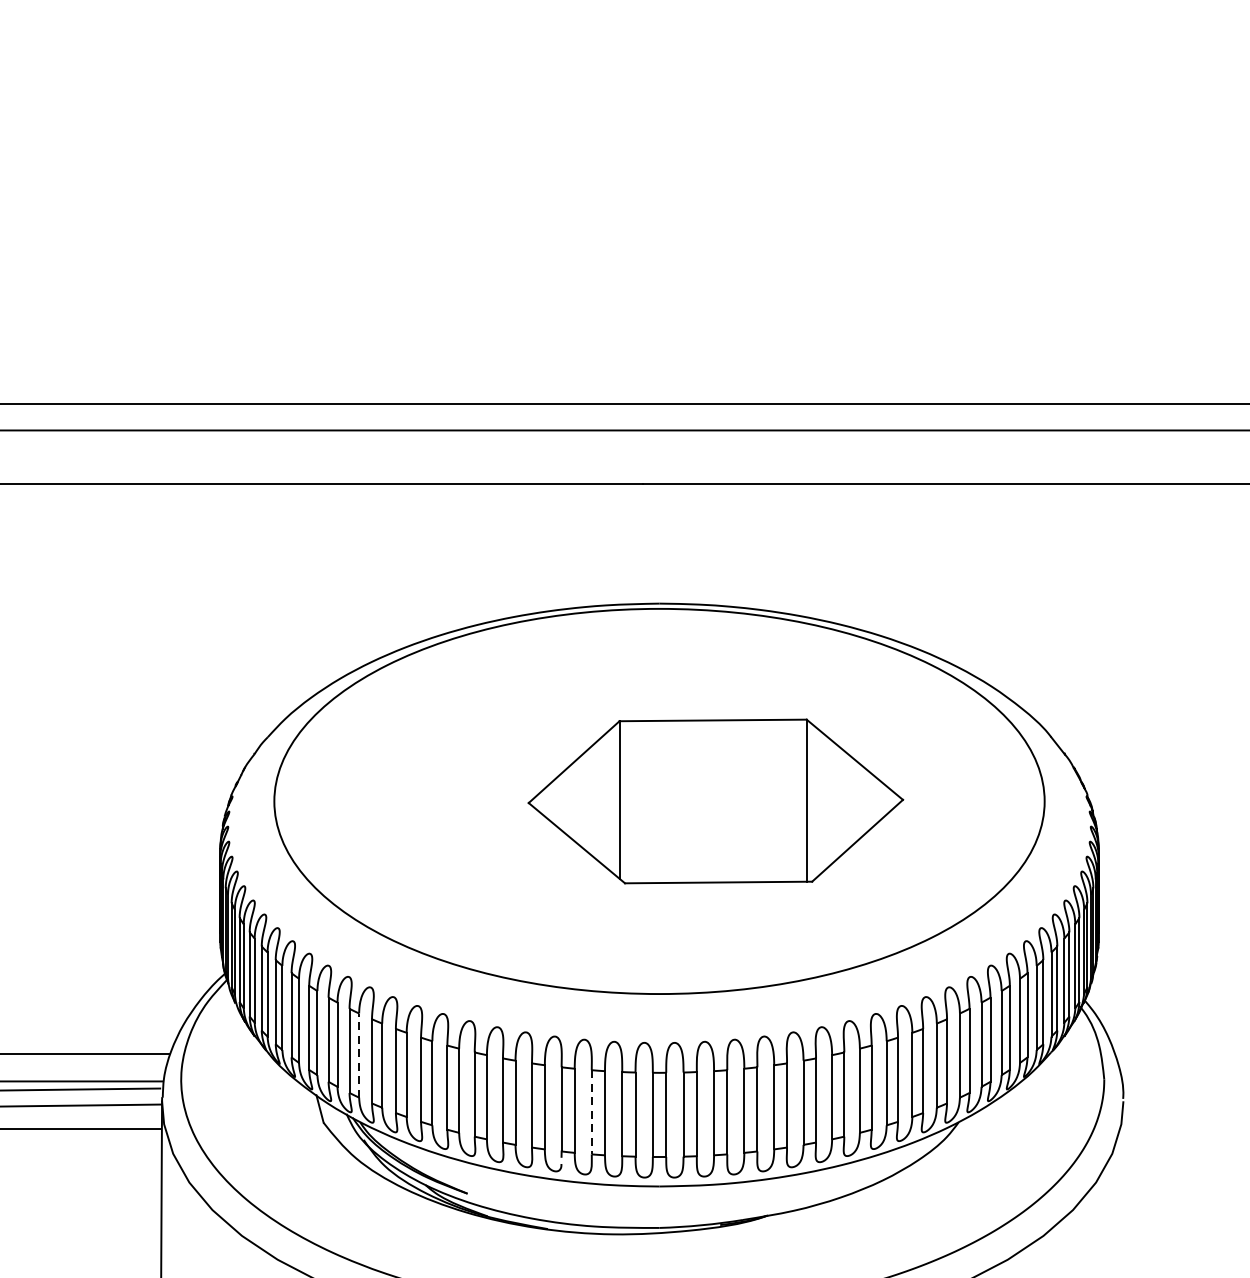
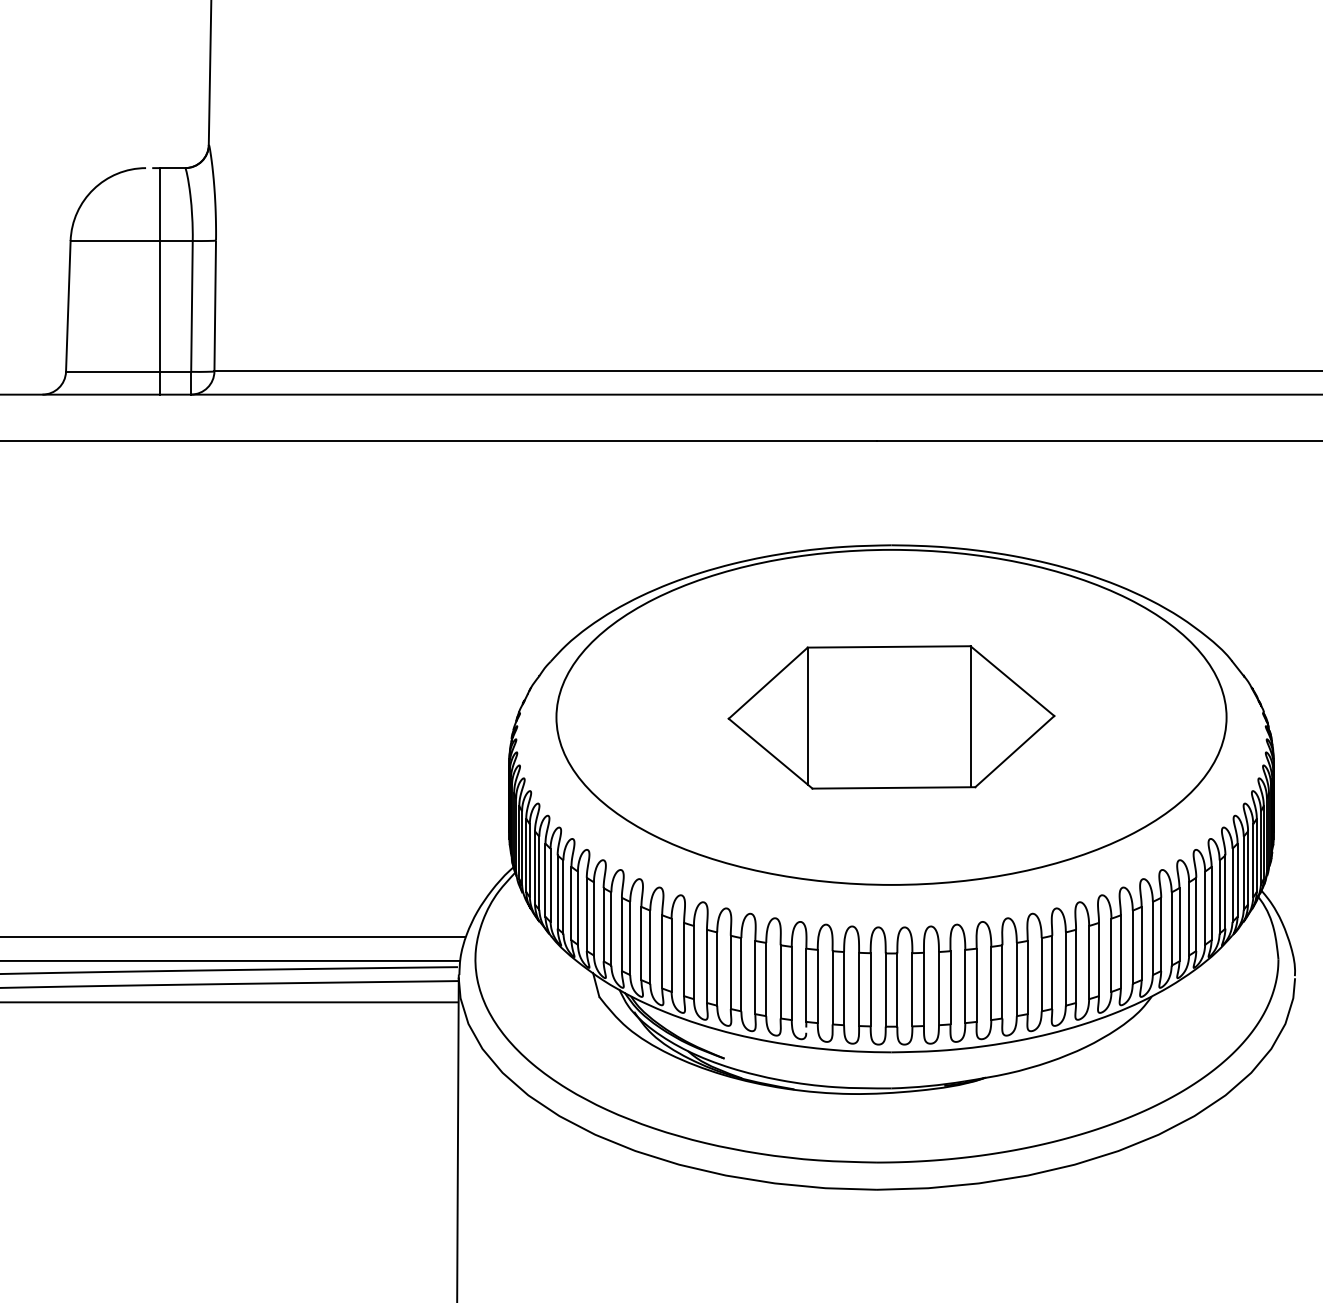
part: (715, 801) -> (891, 717), moved
line: (359, 1055) -> (630, 938), dashed -> solid
line: (591, 1111) -> (832, 987), dashed -> solid

